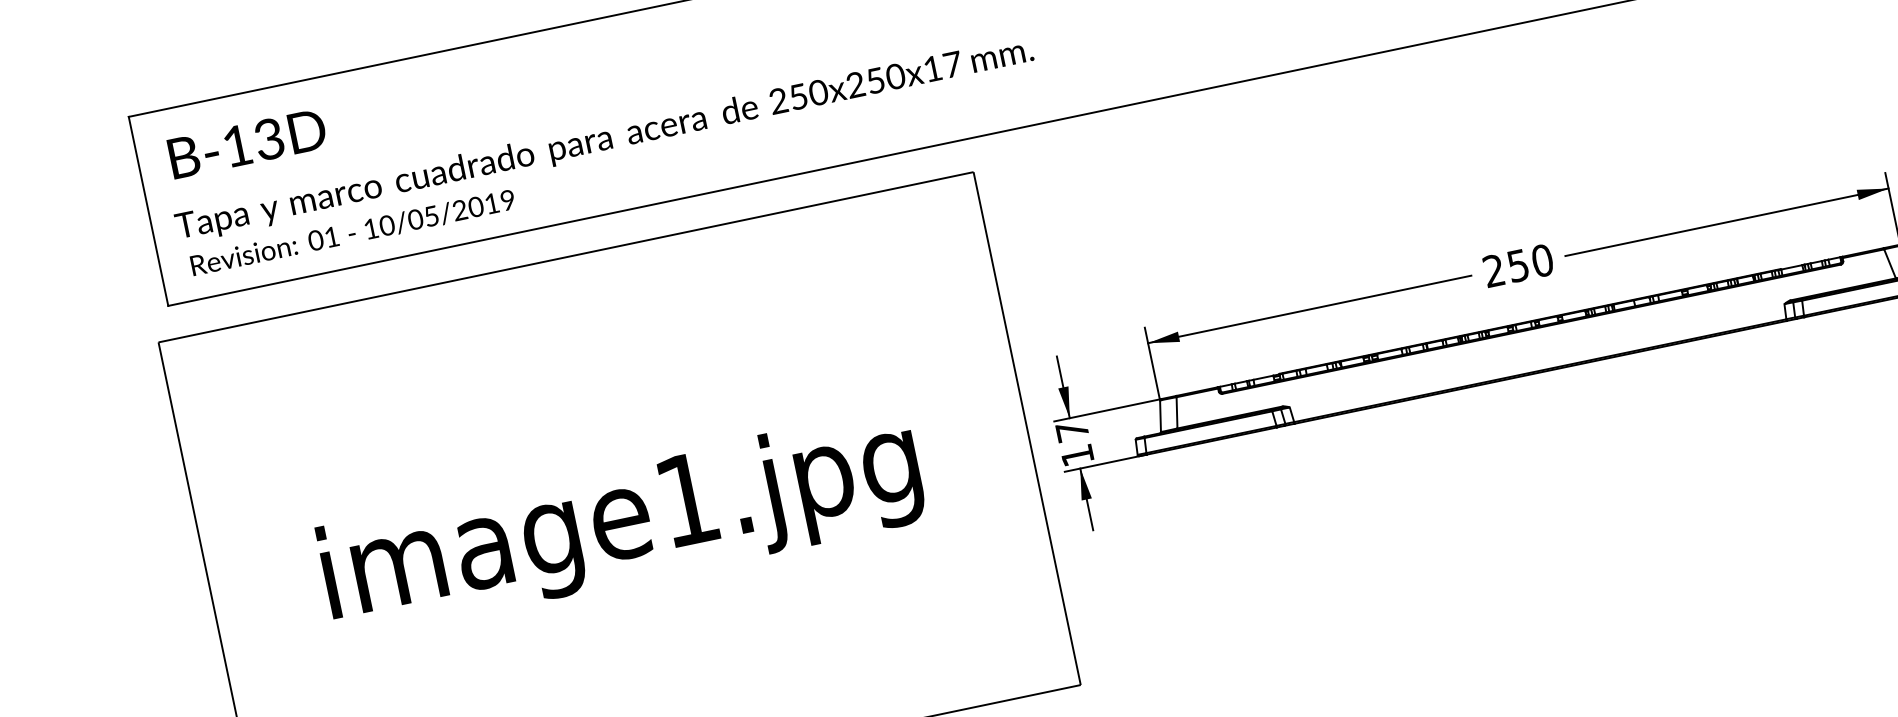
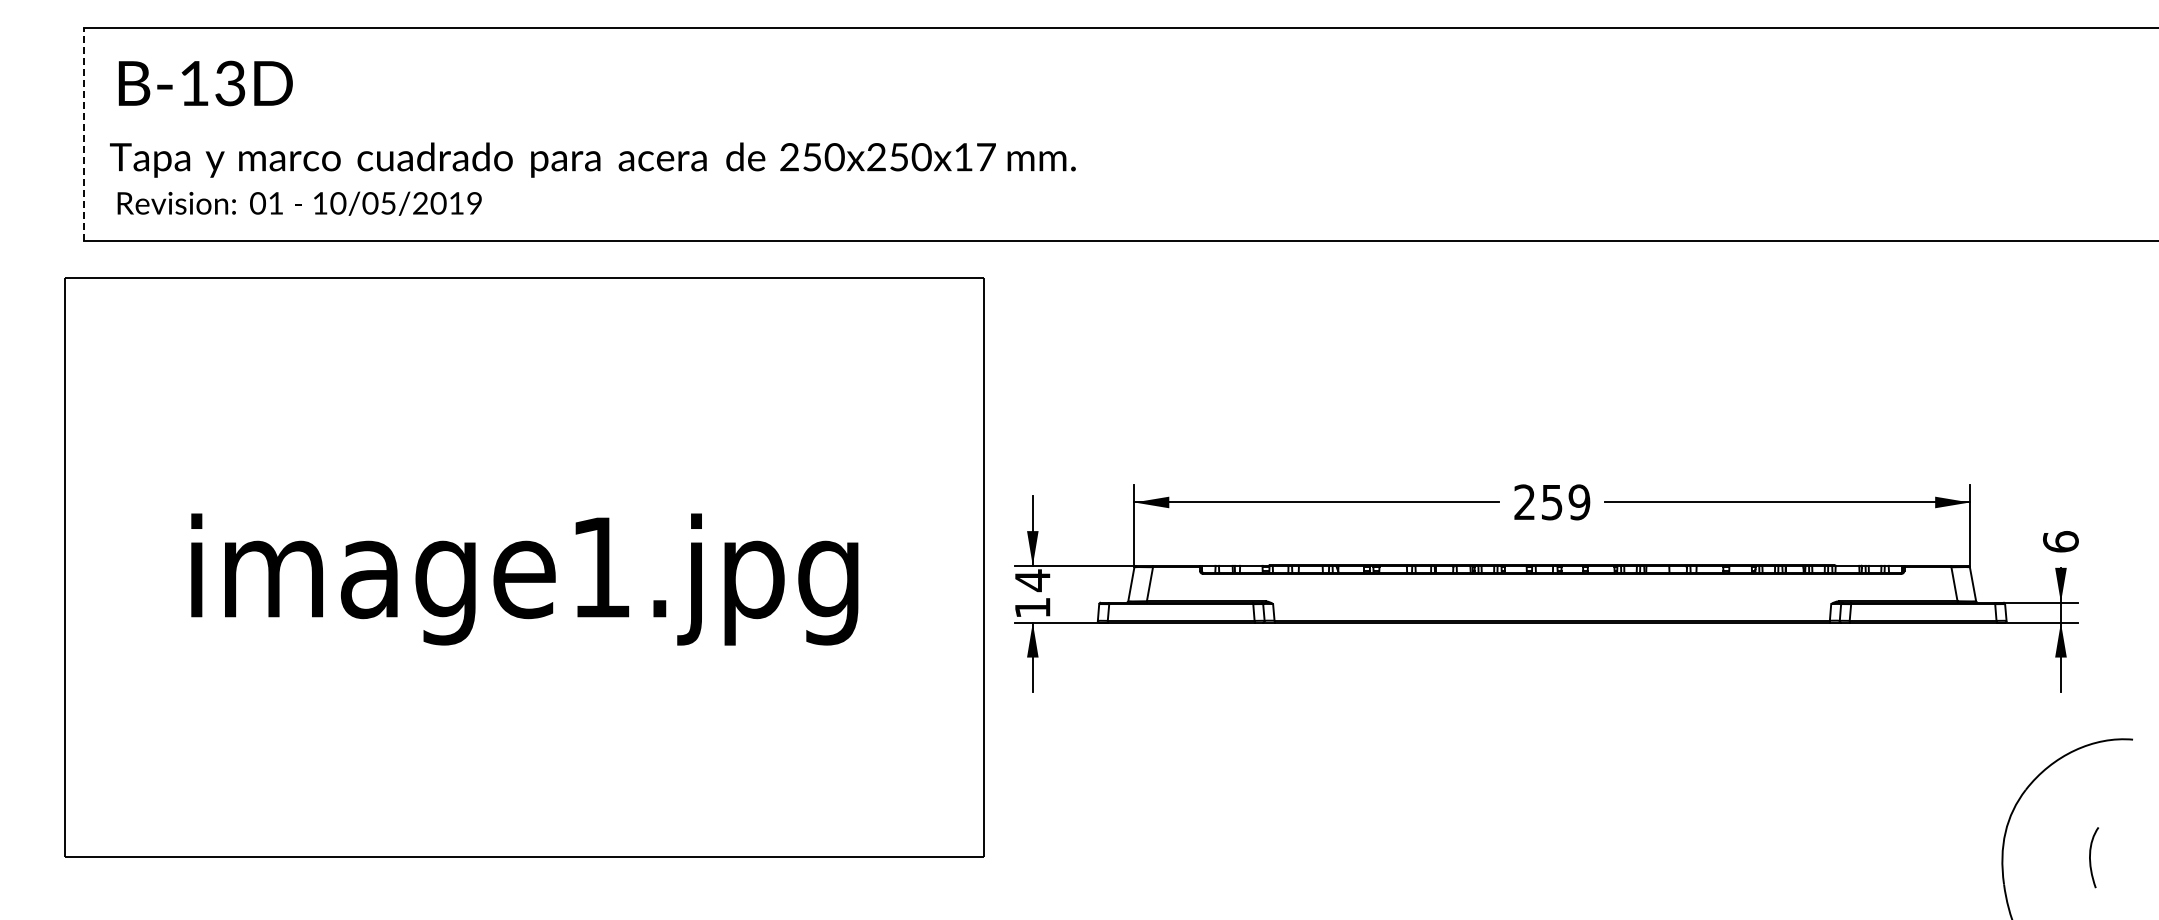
line: (148, 211) -> (83, 134), solid -> dashed
text: (1542, 260) -> (1579, 502), 250 -> 259
text: (1072, 431) -> (1032, 580), 17 -> 14

